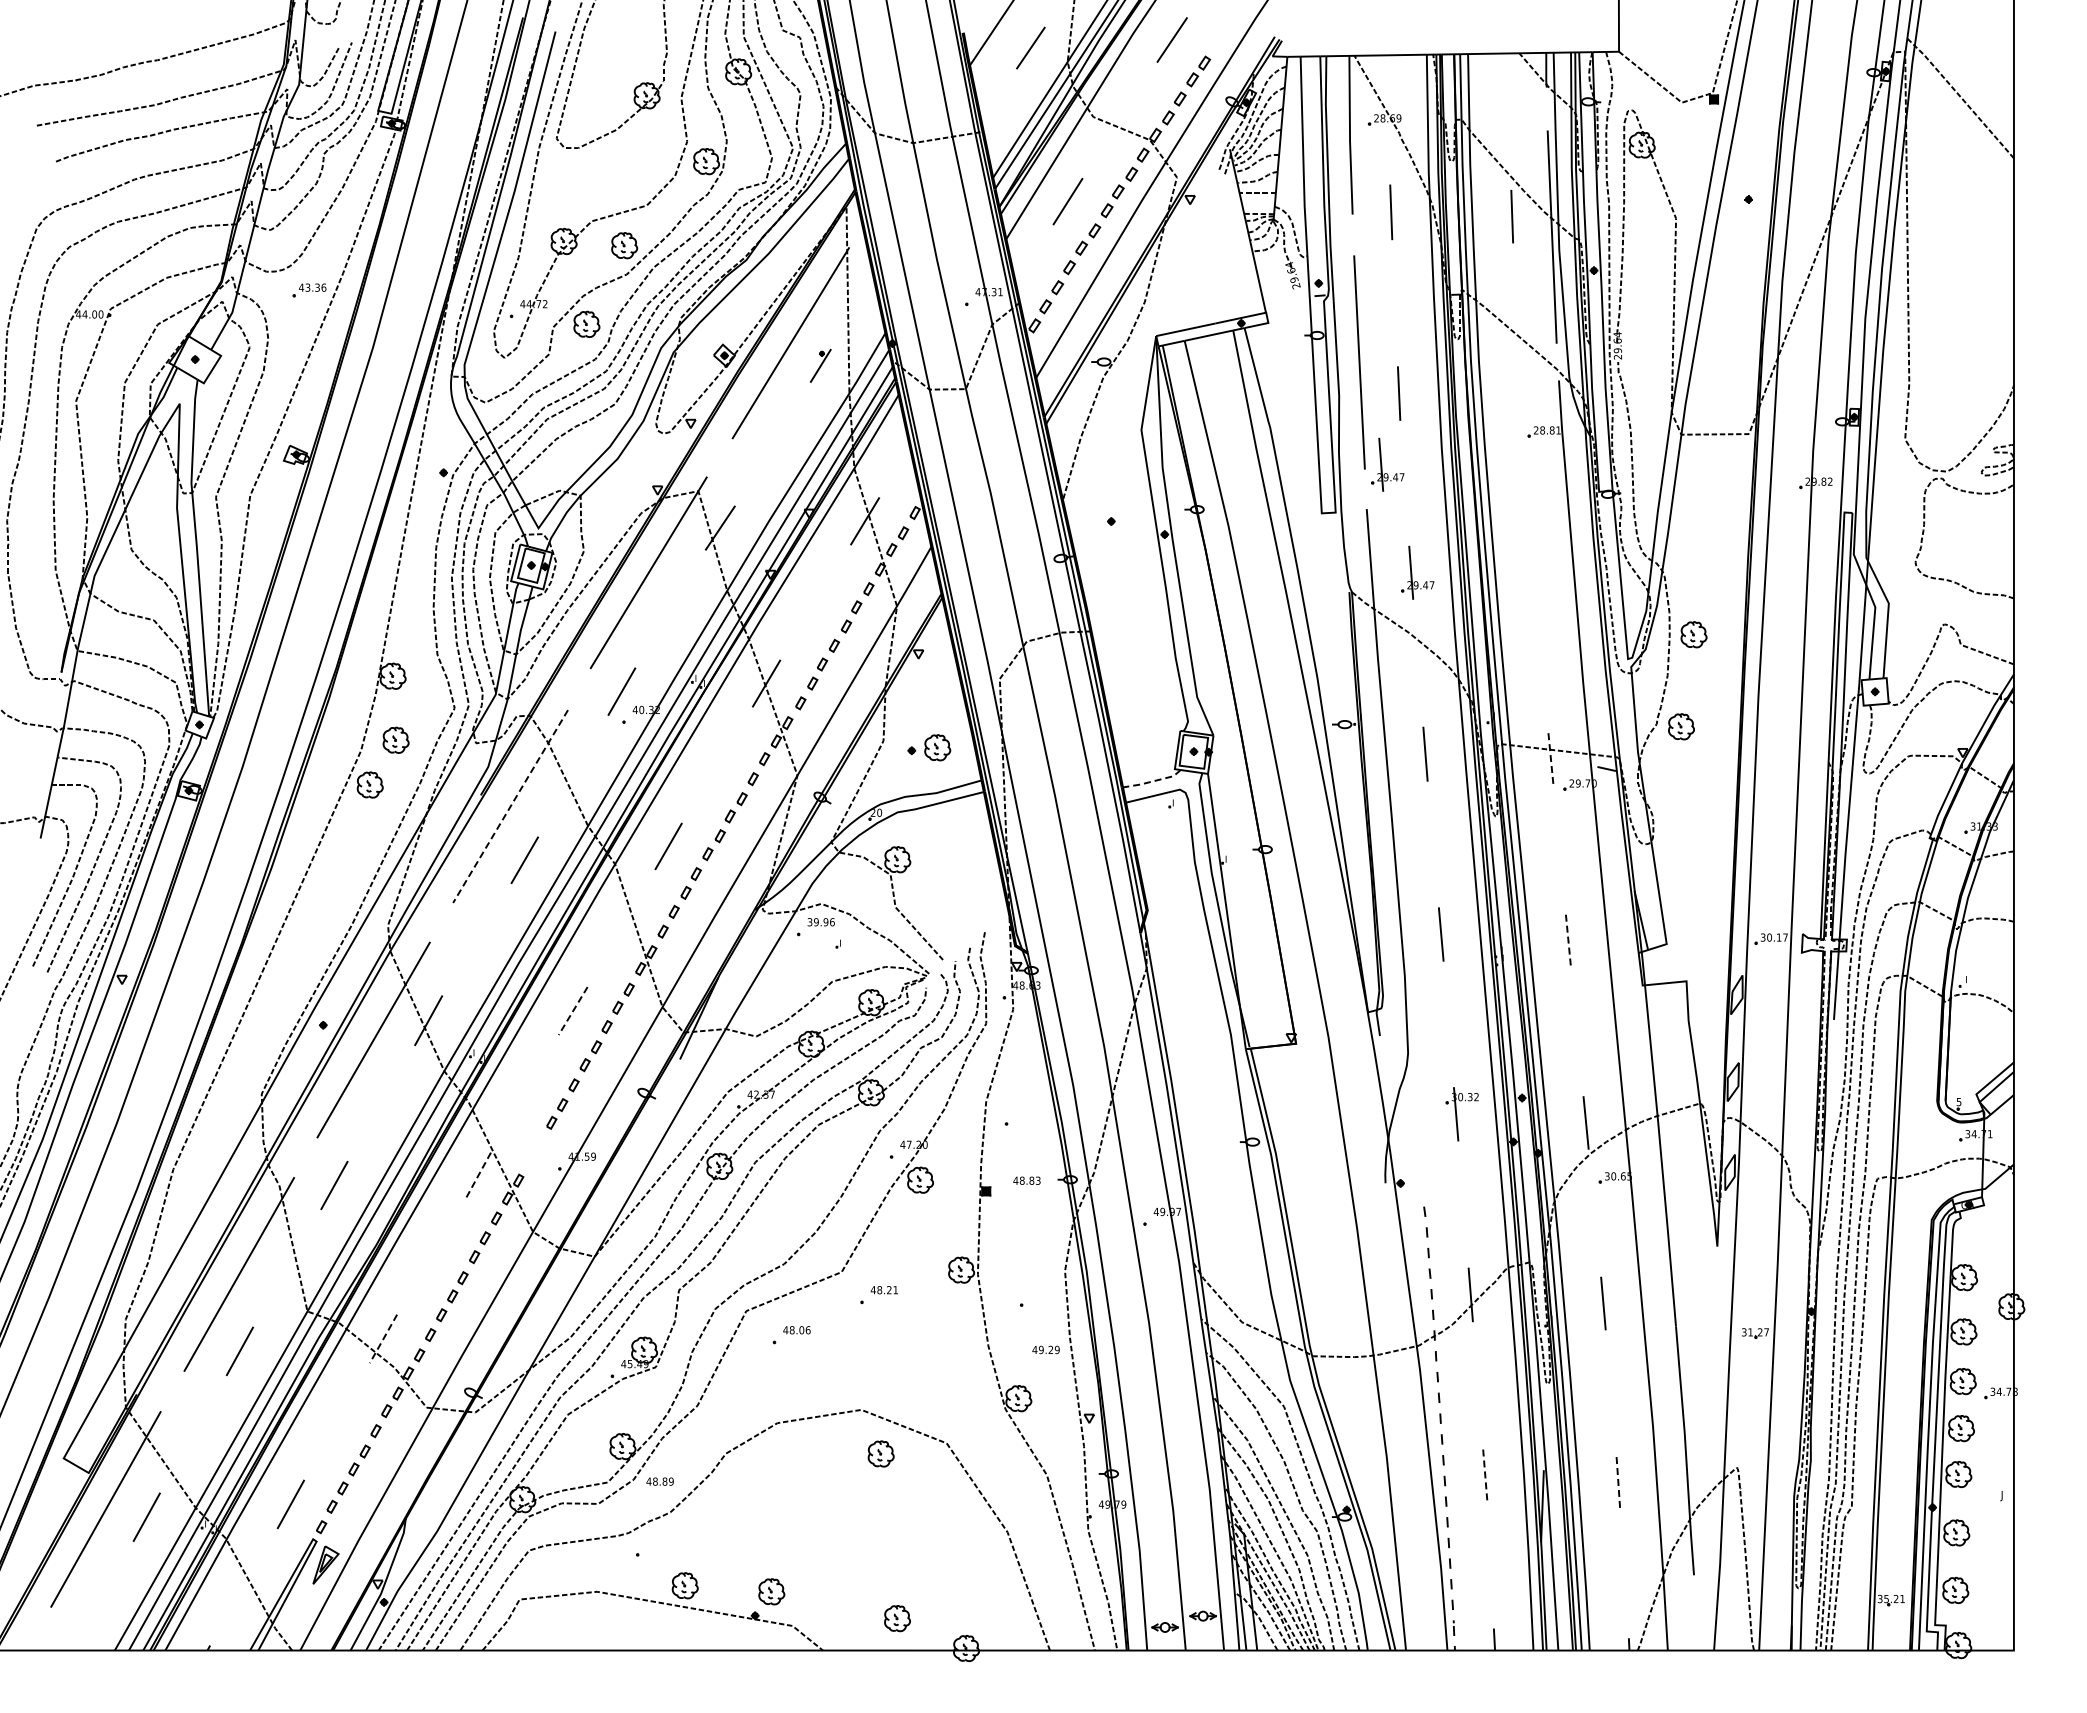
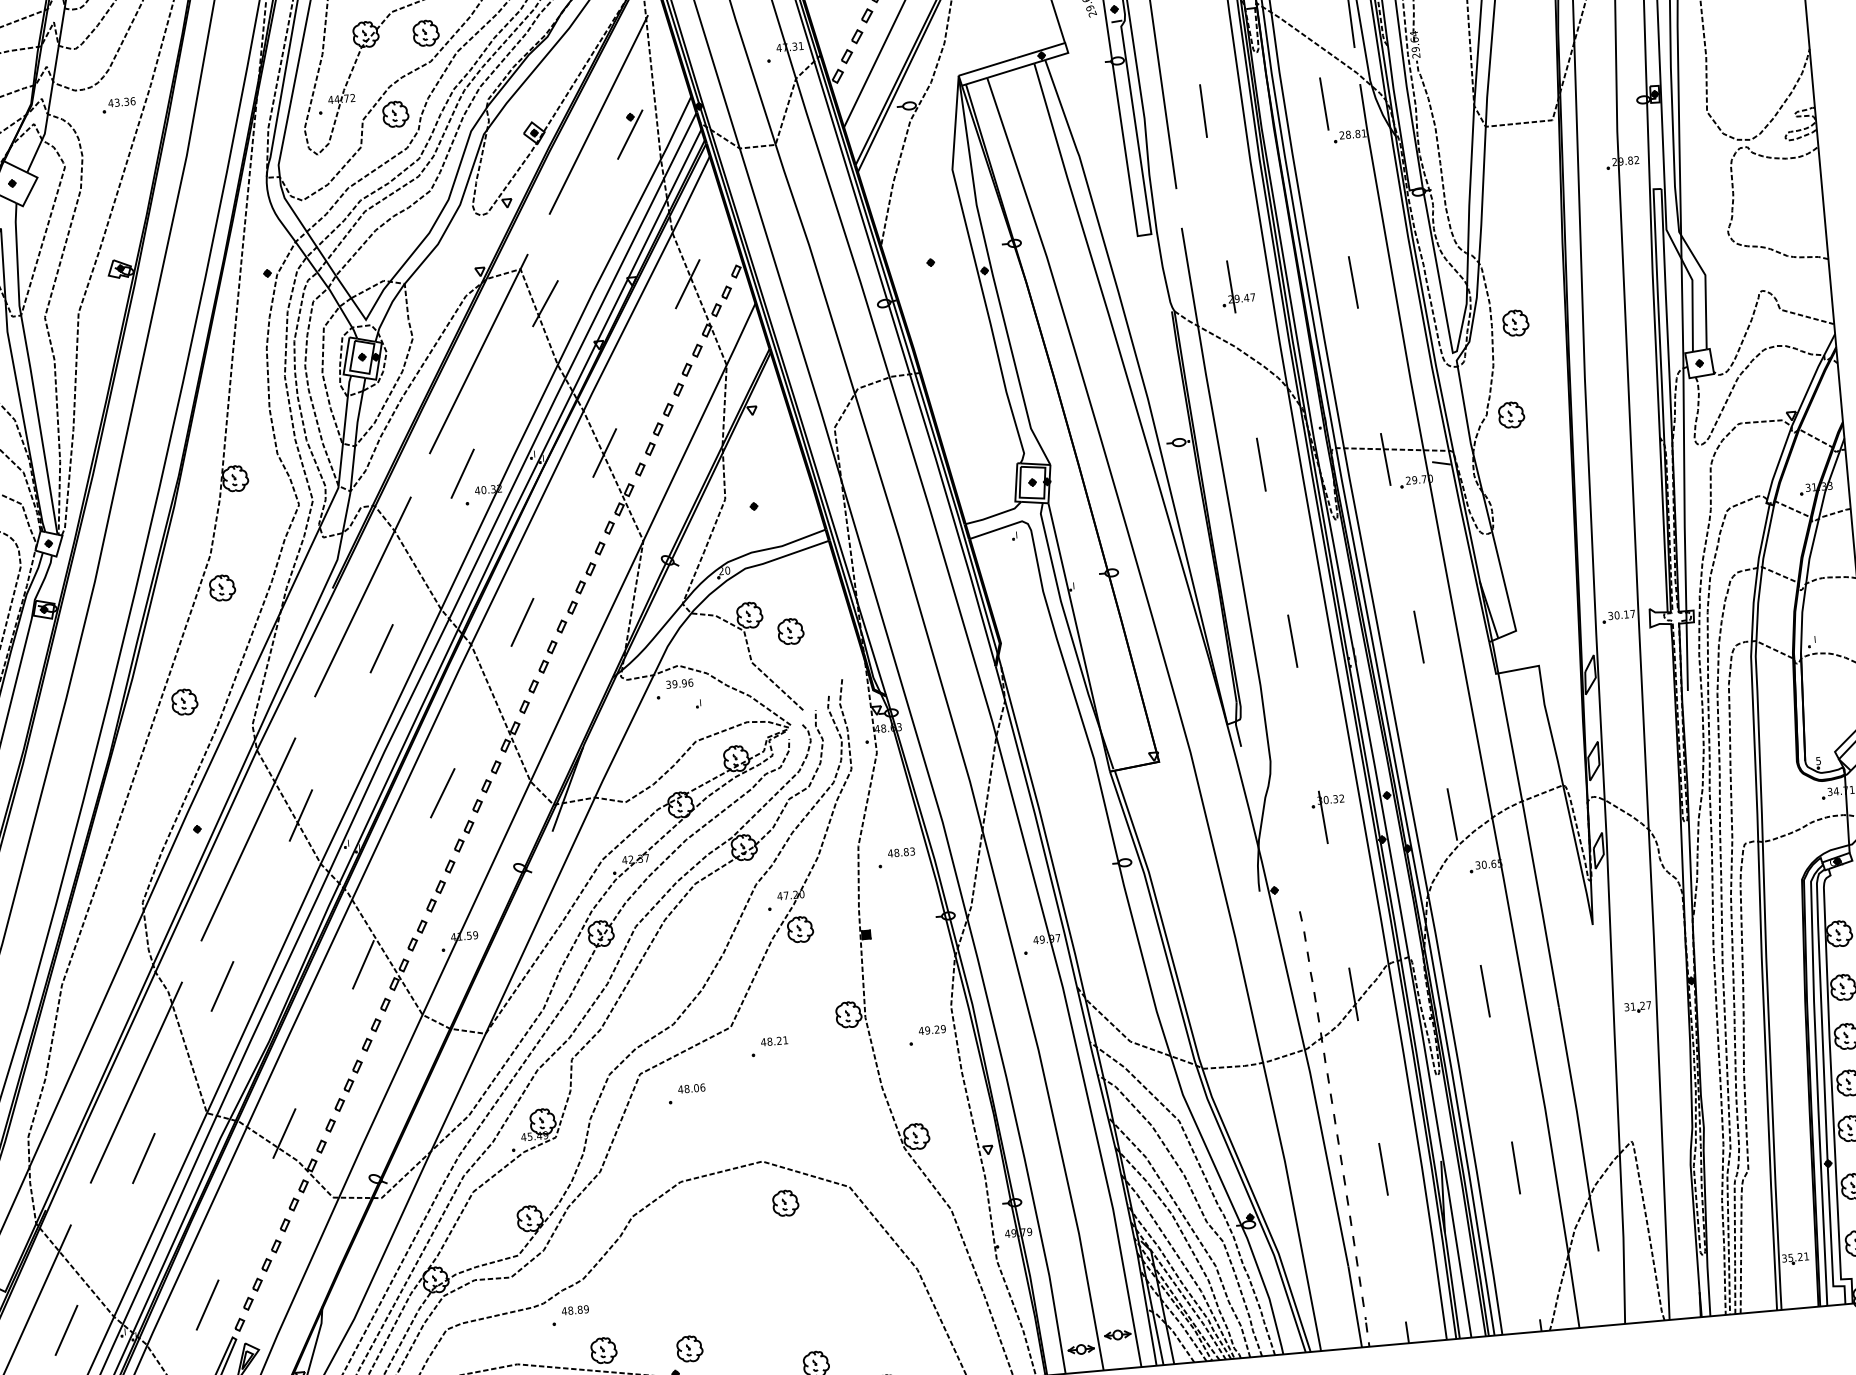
part: (820, 365) -> (629, 134), size x1.43
line: (1520, 397) -> (1323, 104), added
part: (1387, 464) -> (1198, 182), removed
line: (1534, 579) -> (1353, 282), added
part: (395, 739) -> (184, 701), moved
part: (937, 747) -> (790, 631), moved
line: (1551, 760) -> (1386, 459), dashed -> solid
line: (1152, 781) -> (994, 515), dashed -> solid
line: (510, 806) -> (362, 596), dashed -> solid
line: (1568, 942) -> (1419, 637), dashed -> solid
line: (572, 1011) -> (442, 793), dashed -> solid
part: (534, 1151) -> (416, 935), added
line: (477, 1176) -> (362, 964), dashed -> solid
text: (1026, 1180) -> (900, 852), moved
line: (383, 1338) -> (284, 1133), dashed -> solid
text: (1045, 1349) -> (931, 1029), moved
line: (1485, 1473) -> (1383, 1169), dashed -> solid
text: (659, 1481) -> (574, 1310), moved
line: (1618, 1483) -> (1516, 1167), dashed -> solid

